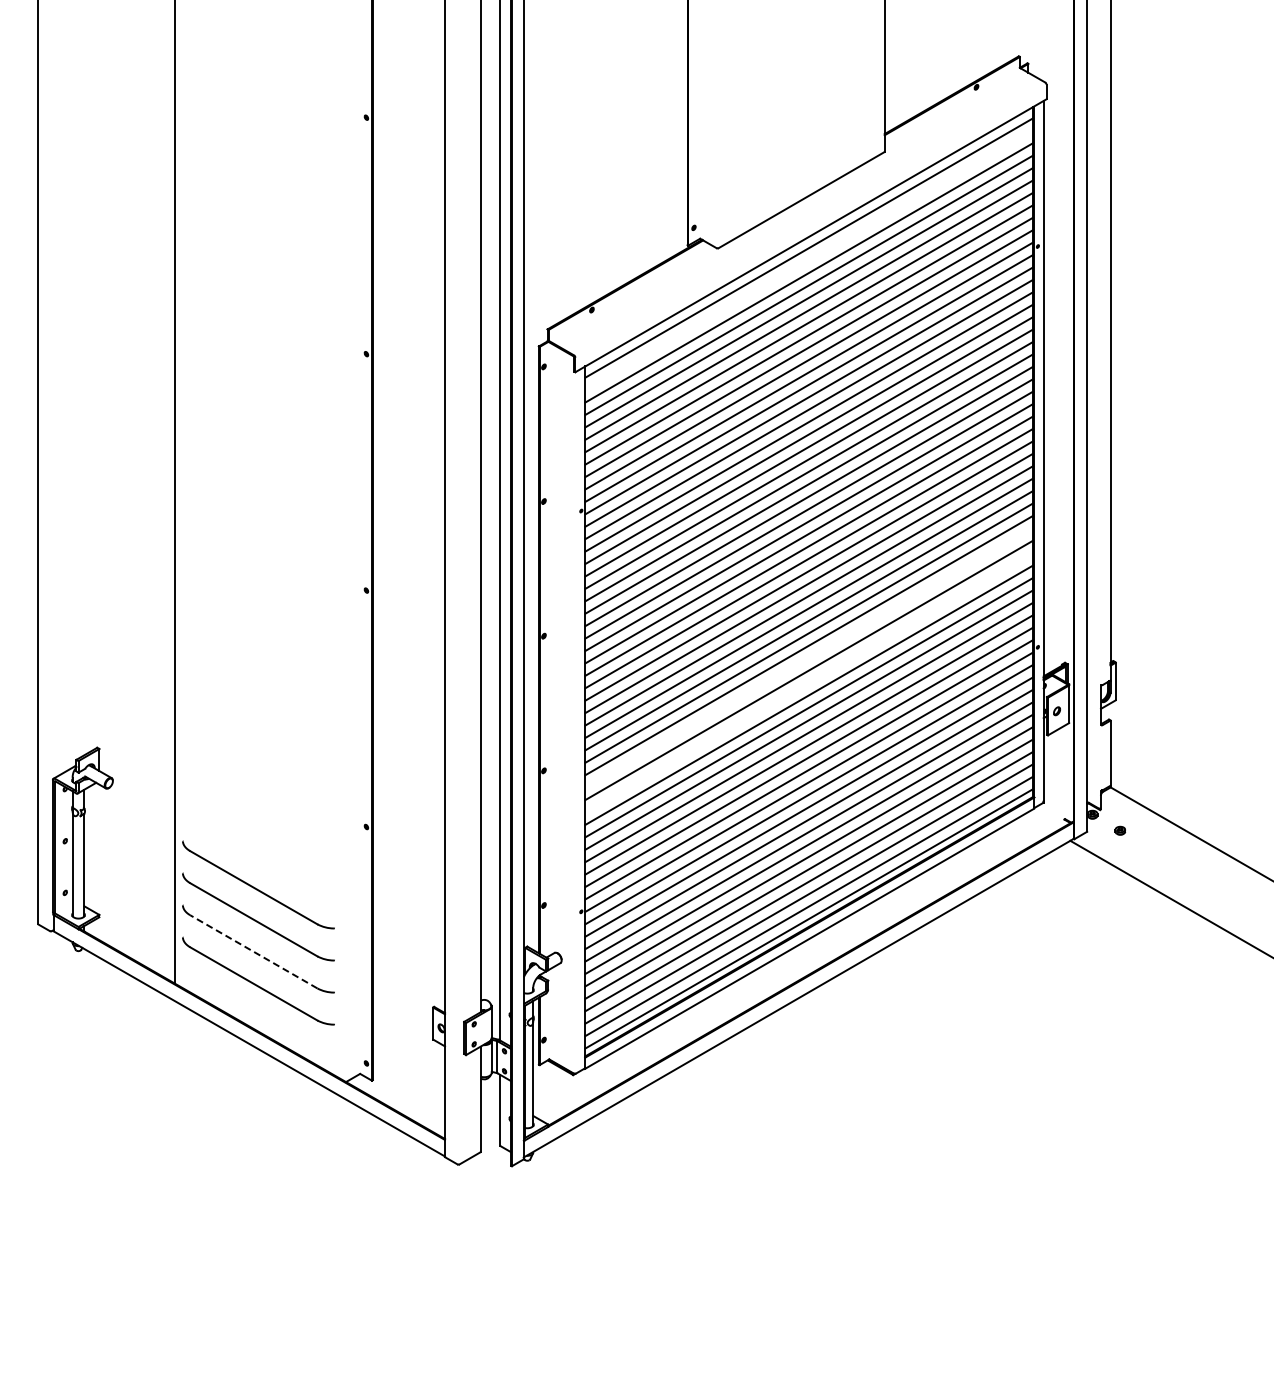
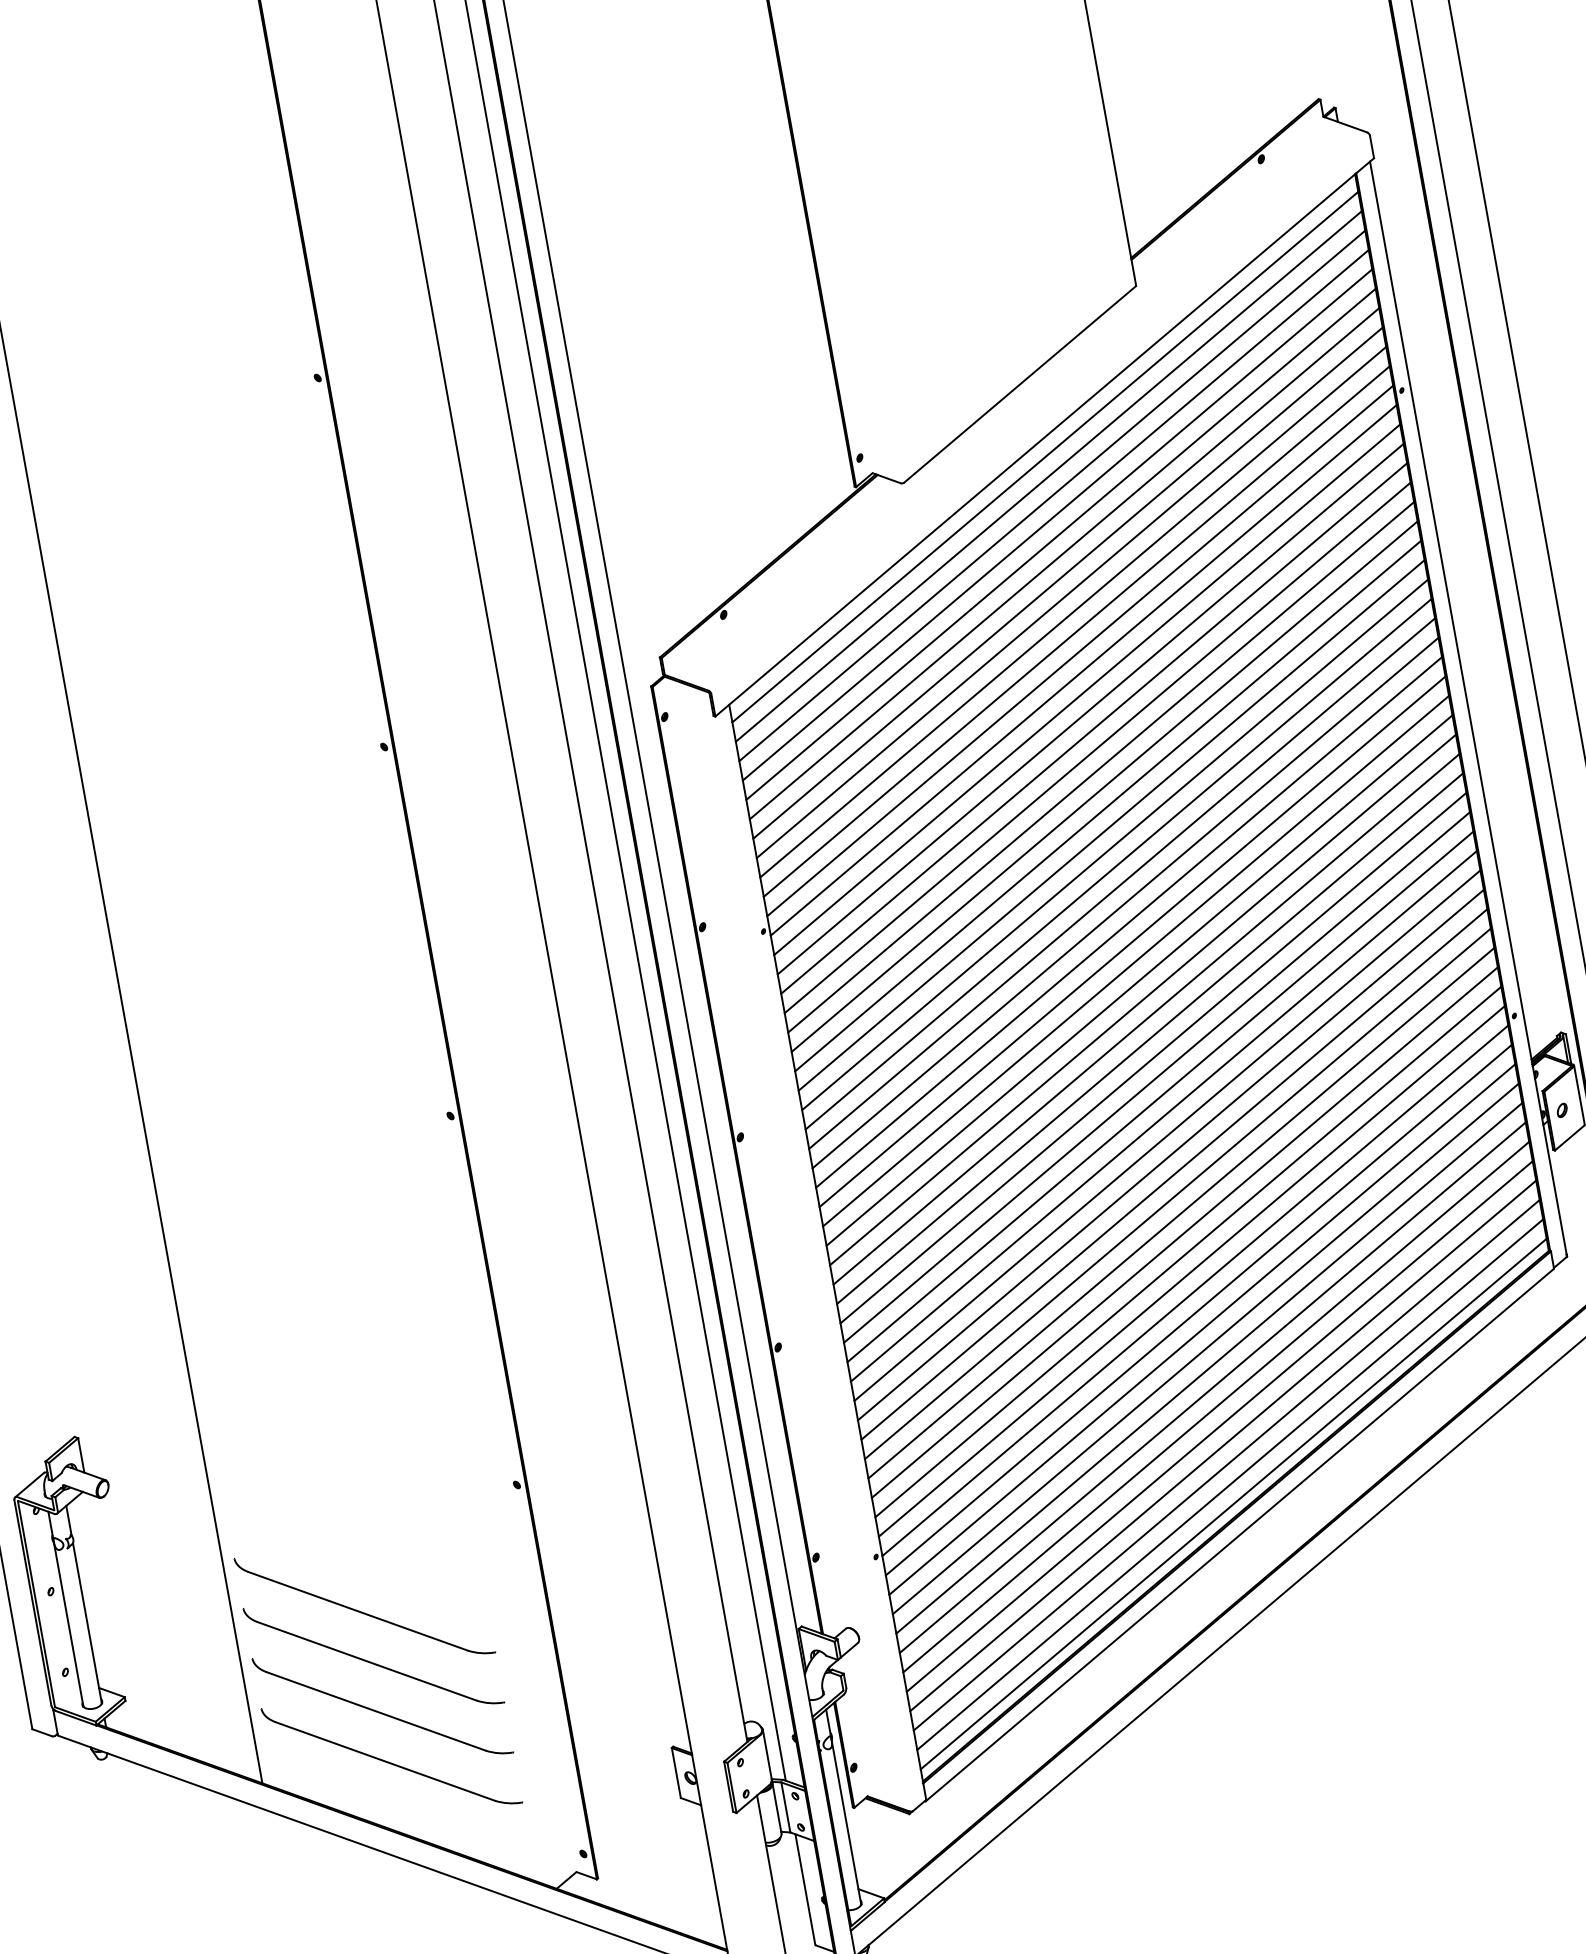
line: (809, 260) -> (1049, 476), added
line: (809, 657) -> (1160, 1096), added
line: (809, 682) -> (1167, 1135), added
line: (253, 951) -> (375, 1710), dashed -> solid

